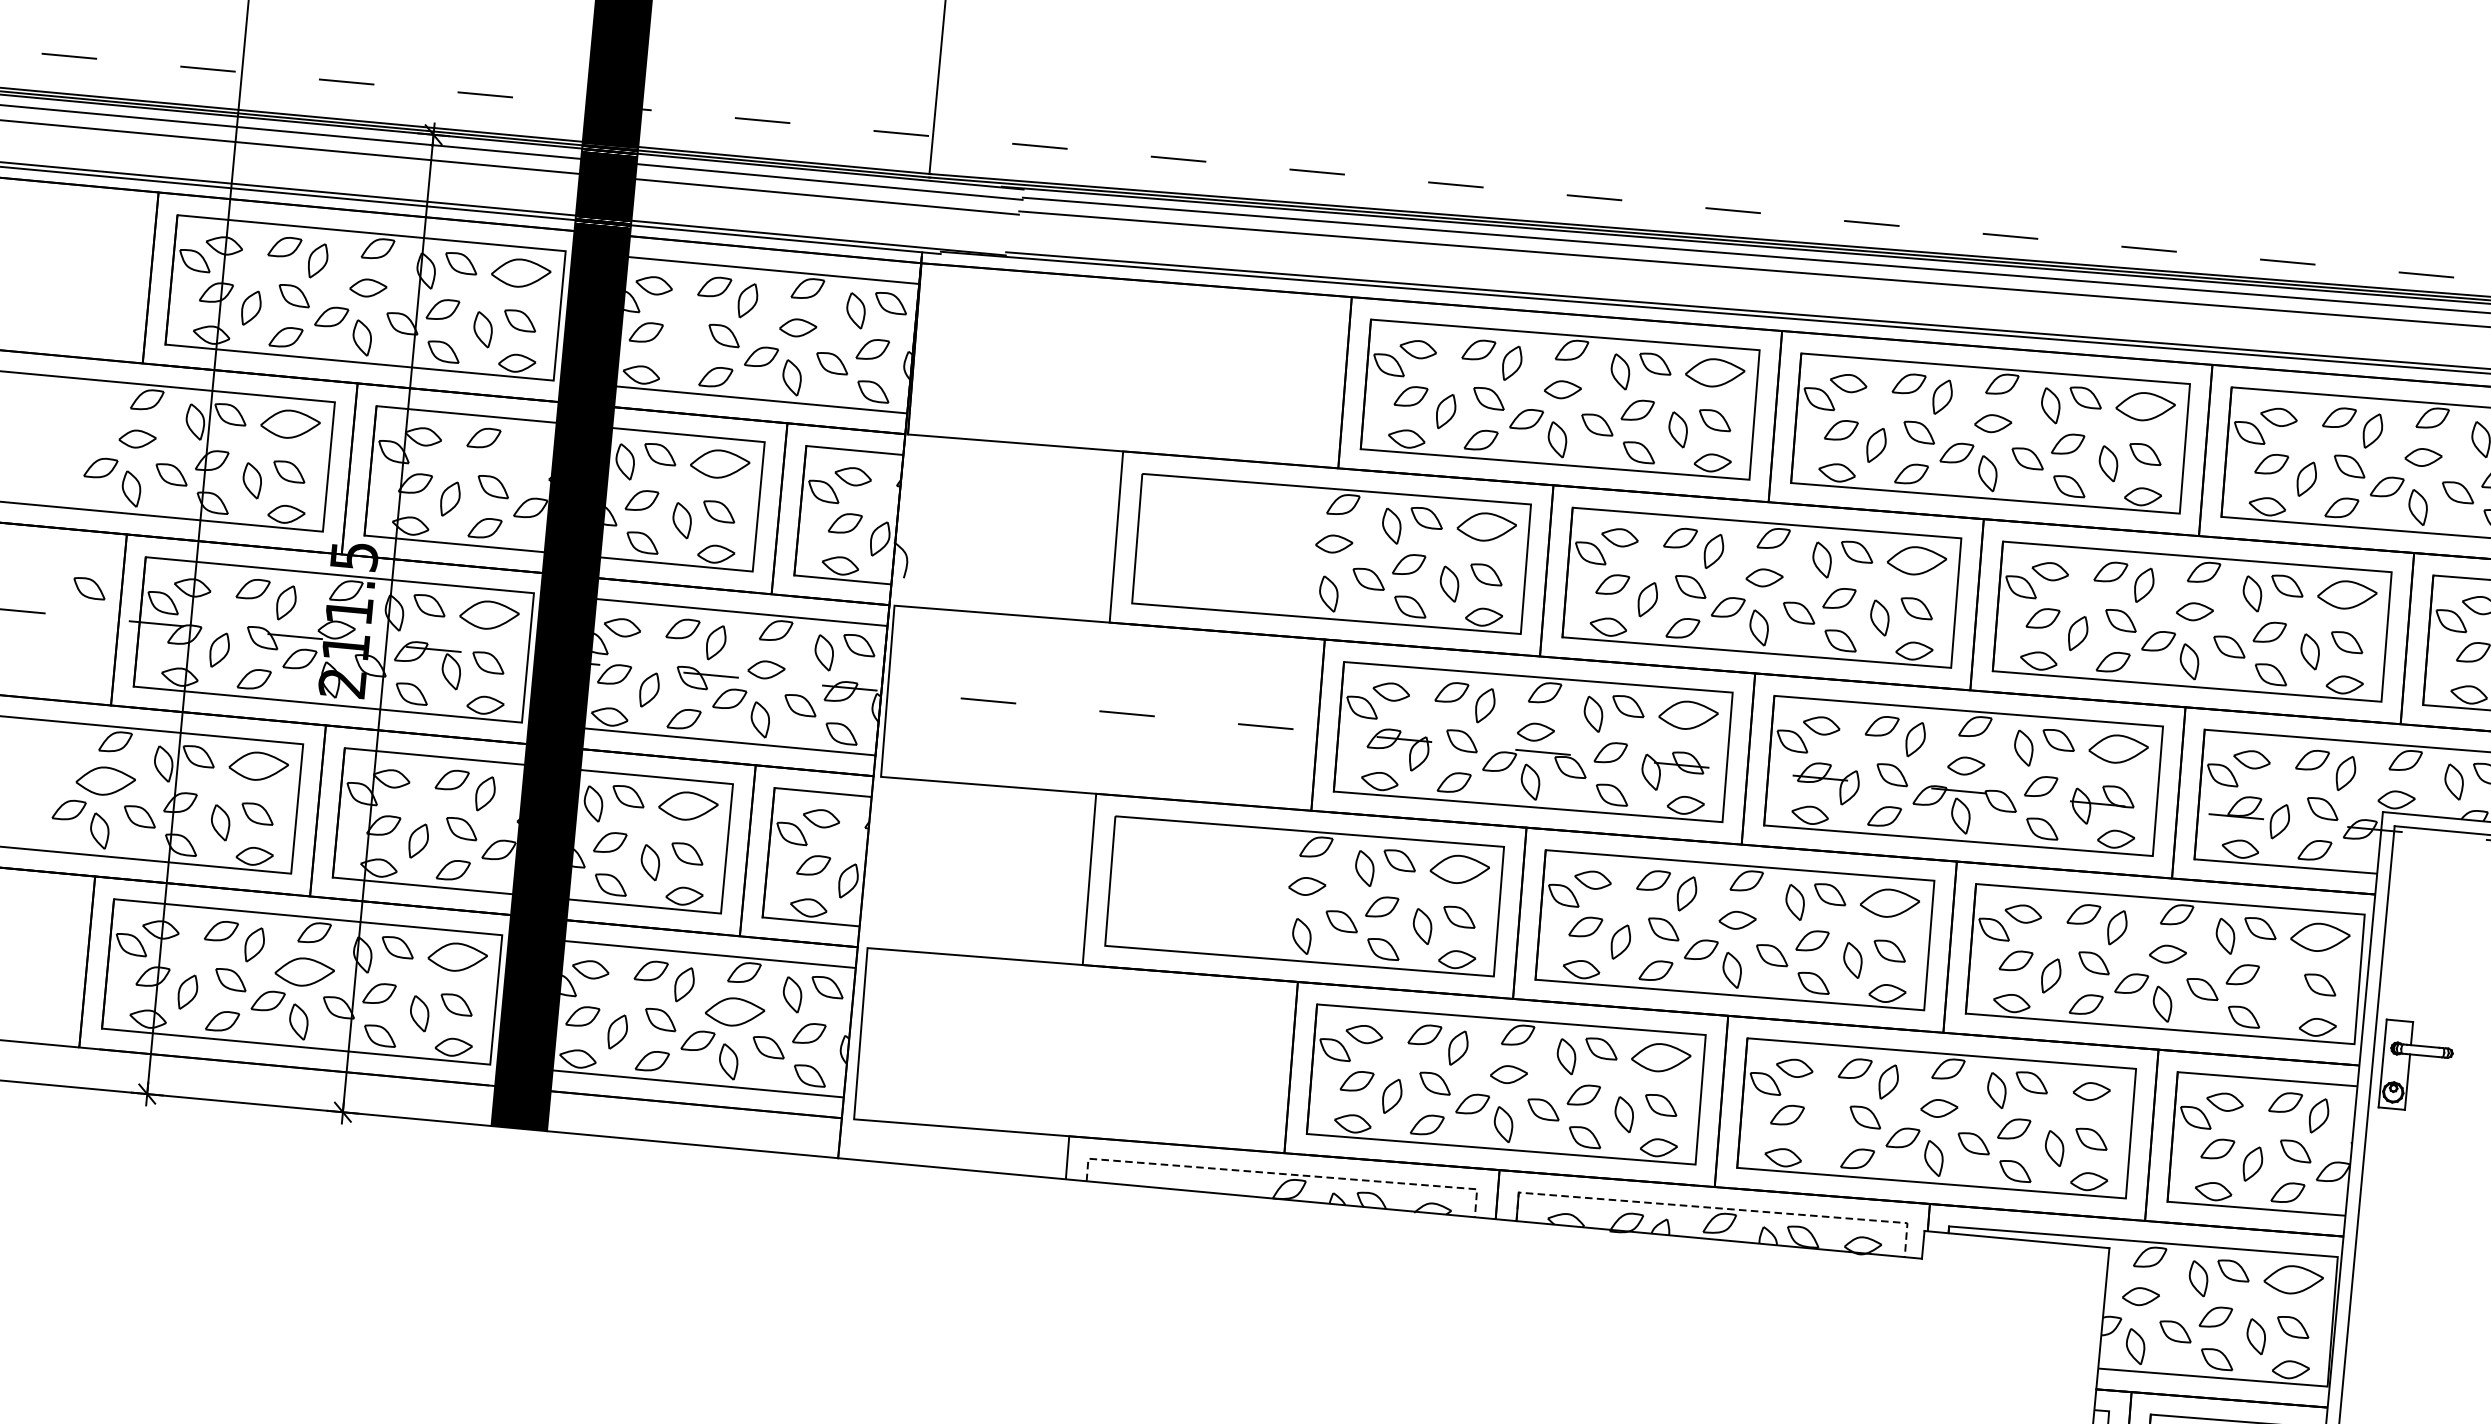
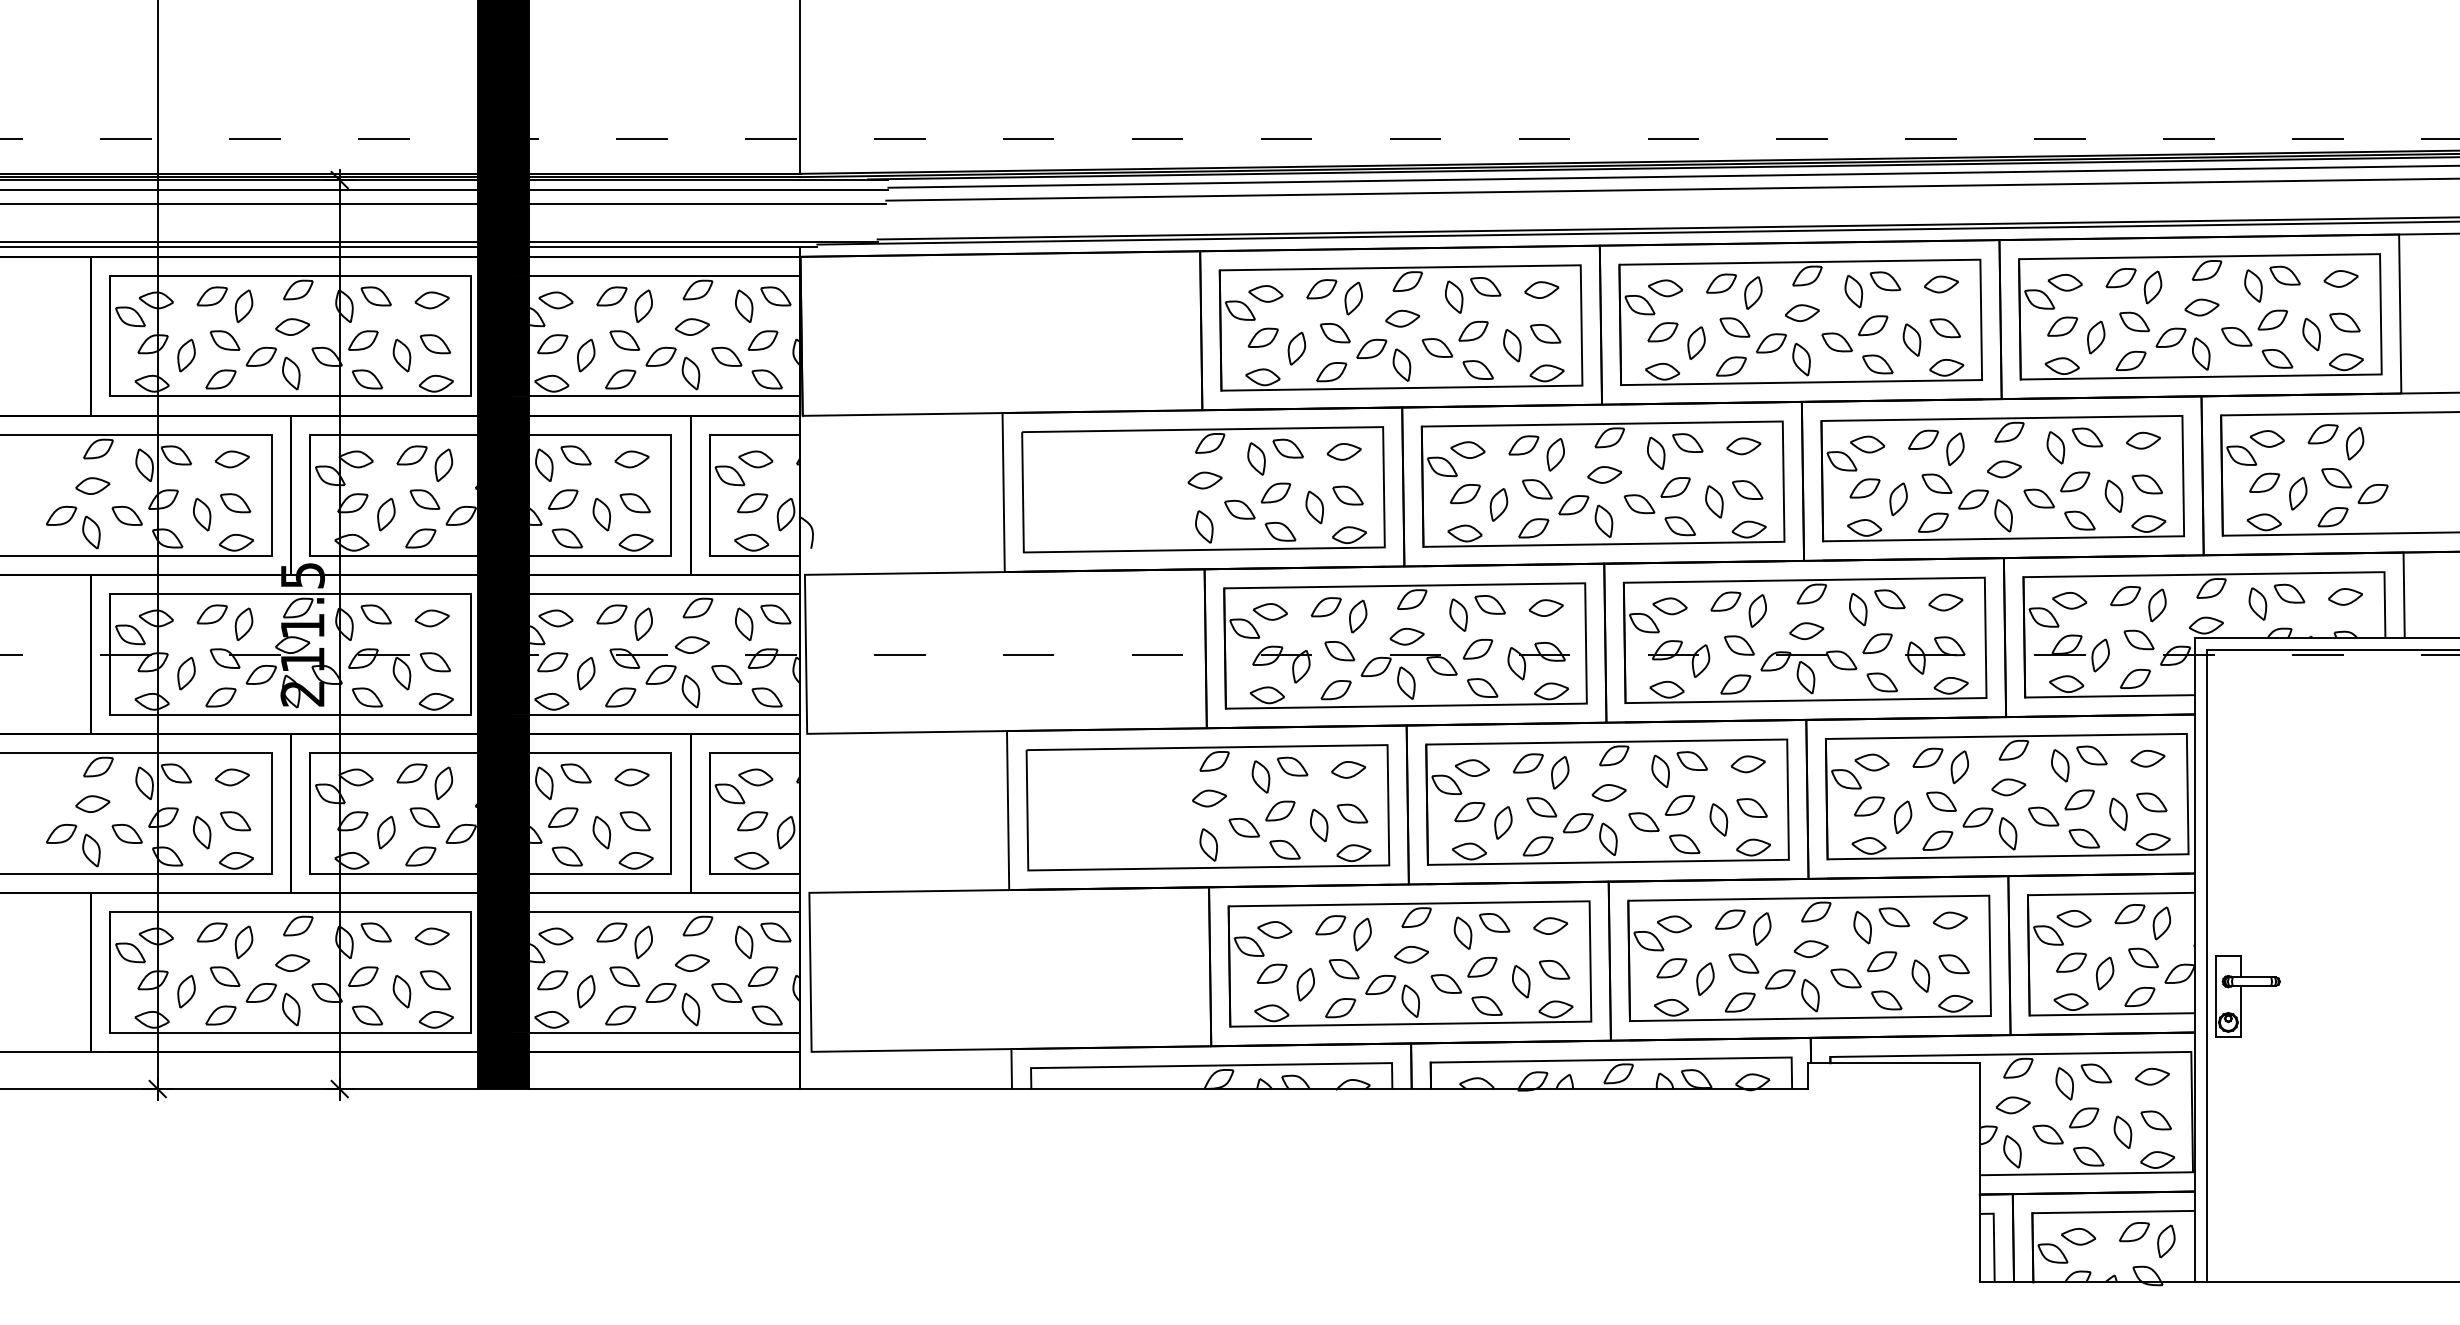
part: (520, 273) -> (431, 300), size x0.62
part: (681, 348) -> (586, 355), added
part: (1715, 372) -> (1541, 289), size x0.62
part: (2145, 406) -> (1941, 284), size x0.62
part: (289, 424) -> (231, 459), size x0.62
part: (516, 452) -> (443, 465), added
part: (719, 464) -> (631, 459), size x0.62
part: (1485, 526) -> (1343, 451), size x0.62
part: (1916, 561) -> (1743, 446), size x0.62
part: (88, 588) -> (60, 627), removed
part: (2347, 594) -> (2143, 440), size x0.62
part: (488, 615) -> (431, 618), size x0.62
part: (1687, 714) -> (1545, 607), size x0.62
part: (2118, 749) -> (1945, 602), size x0.62
part: (257, 766) -> (231, 777), size x0.62
part: (105, 780) -> (92, 803), size x0.62
part: (687, 806) -> (631, 777), size x0.62
part: (1459, 869) -> (1348, 769), size x0.62
part: (1890, 903) -> (1748, 764), size x0.62
part: (2319, 937) -> (2147, 758), size x0.62
part: (456, 957) -> (431, 936), size x0.62
part: (304, 971) -> (292, 962), size x0.62
part: (2283, 993) -> (2118, 813), added
part: (733, 1011) -> (691, 962), size x0.62
part: (1661, 1057) -> (1550, 925), size x0.62
part: (2416, 1066) -> (2247, 996), moved
part: (1822, 1129) -> (1705, 978), added
line: (1285, 1174) -> (1214, 1065), dashed -> solid
line: (1716, 1207) -> (1614, 1059), dashed -> solid
part: (2292, 1279) -> (2151, 1076), size x0.62

